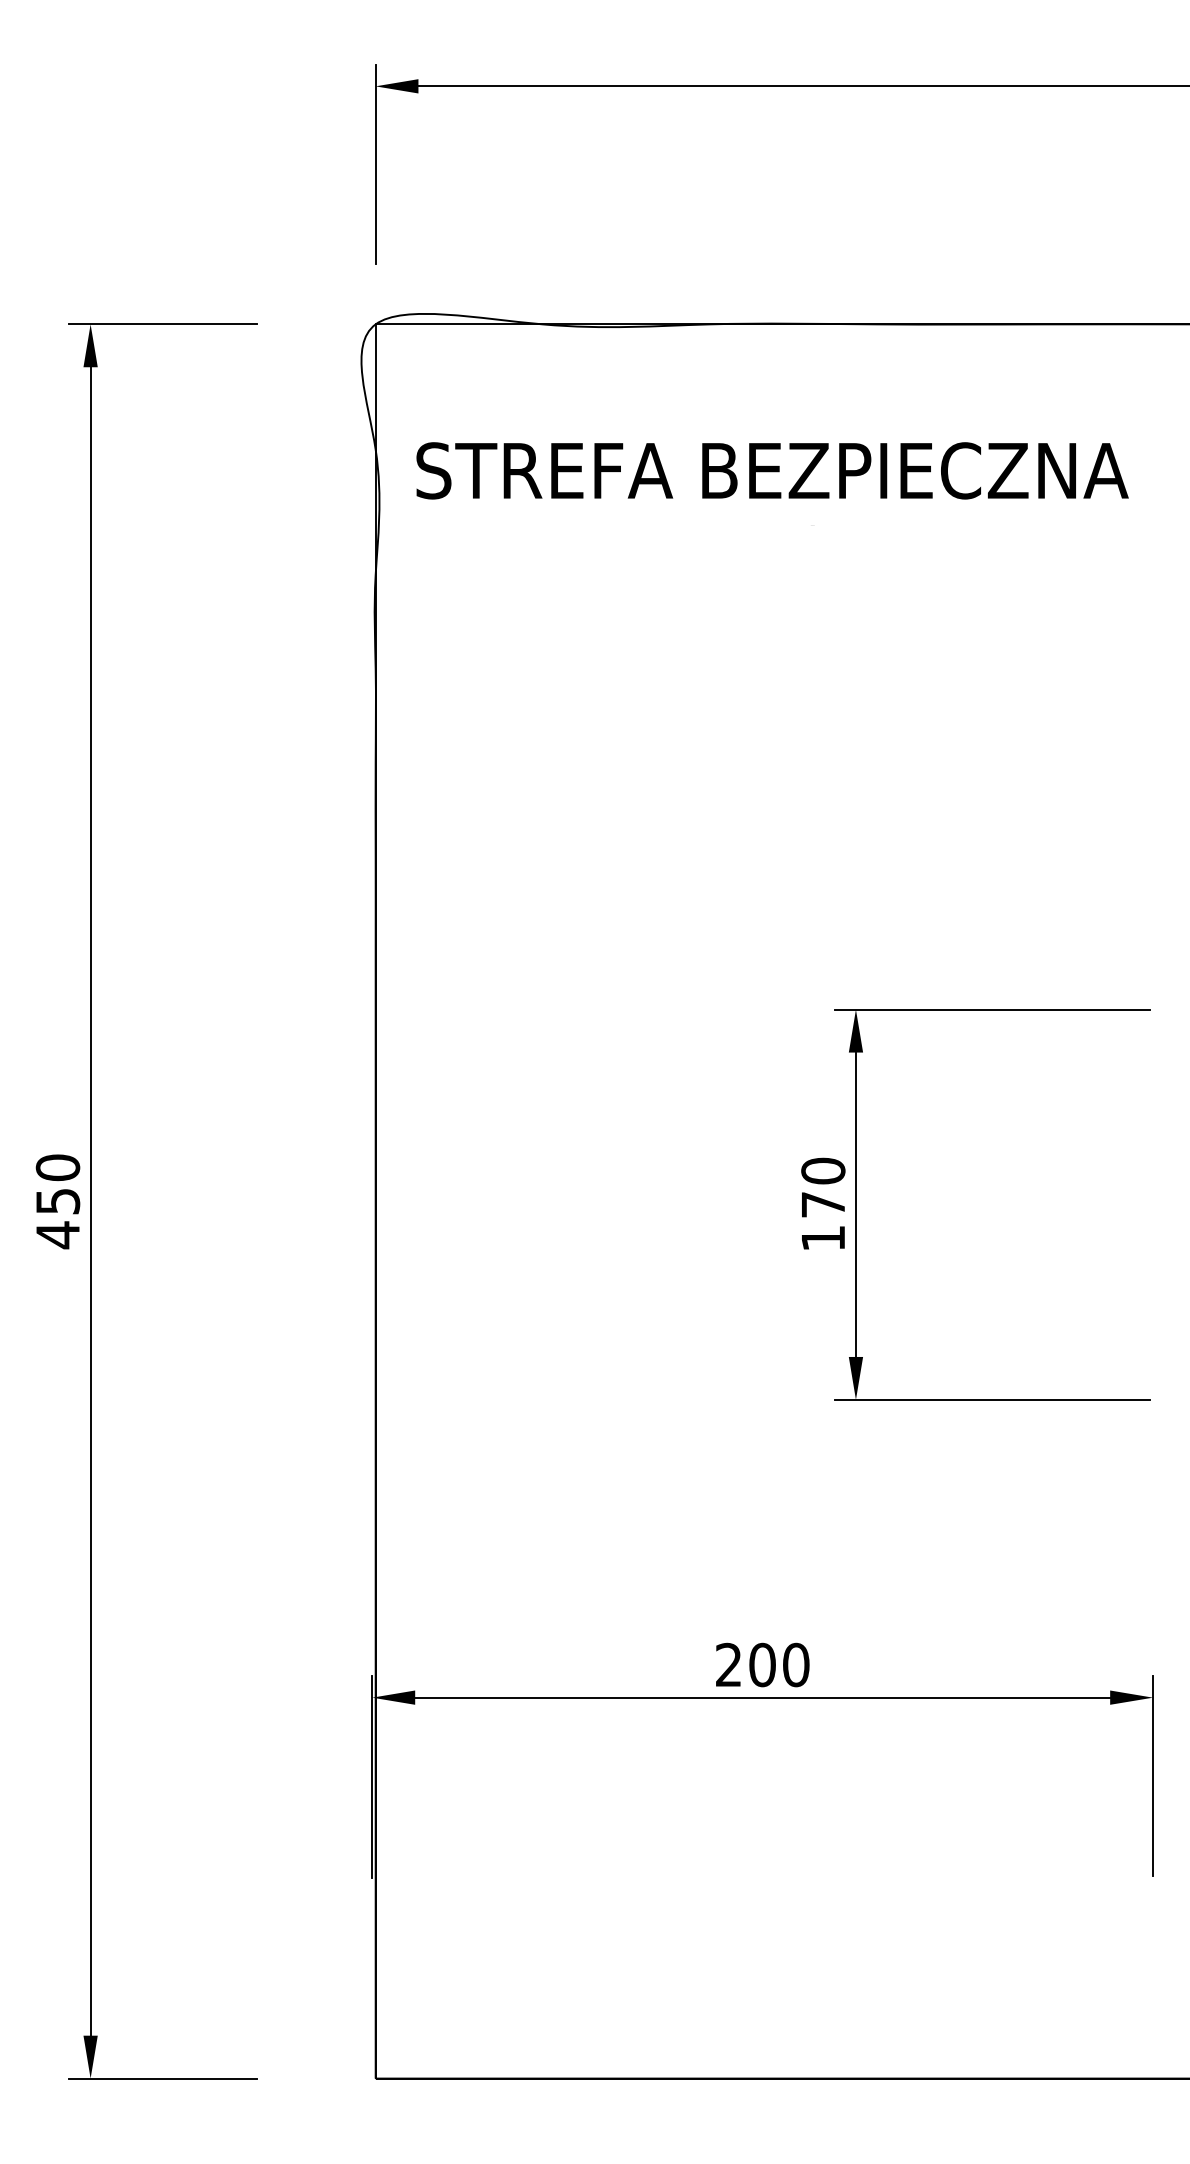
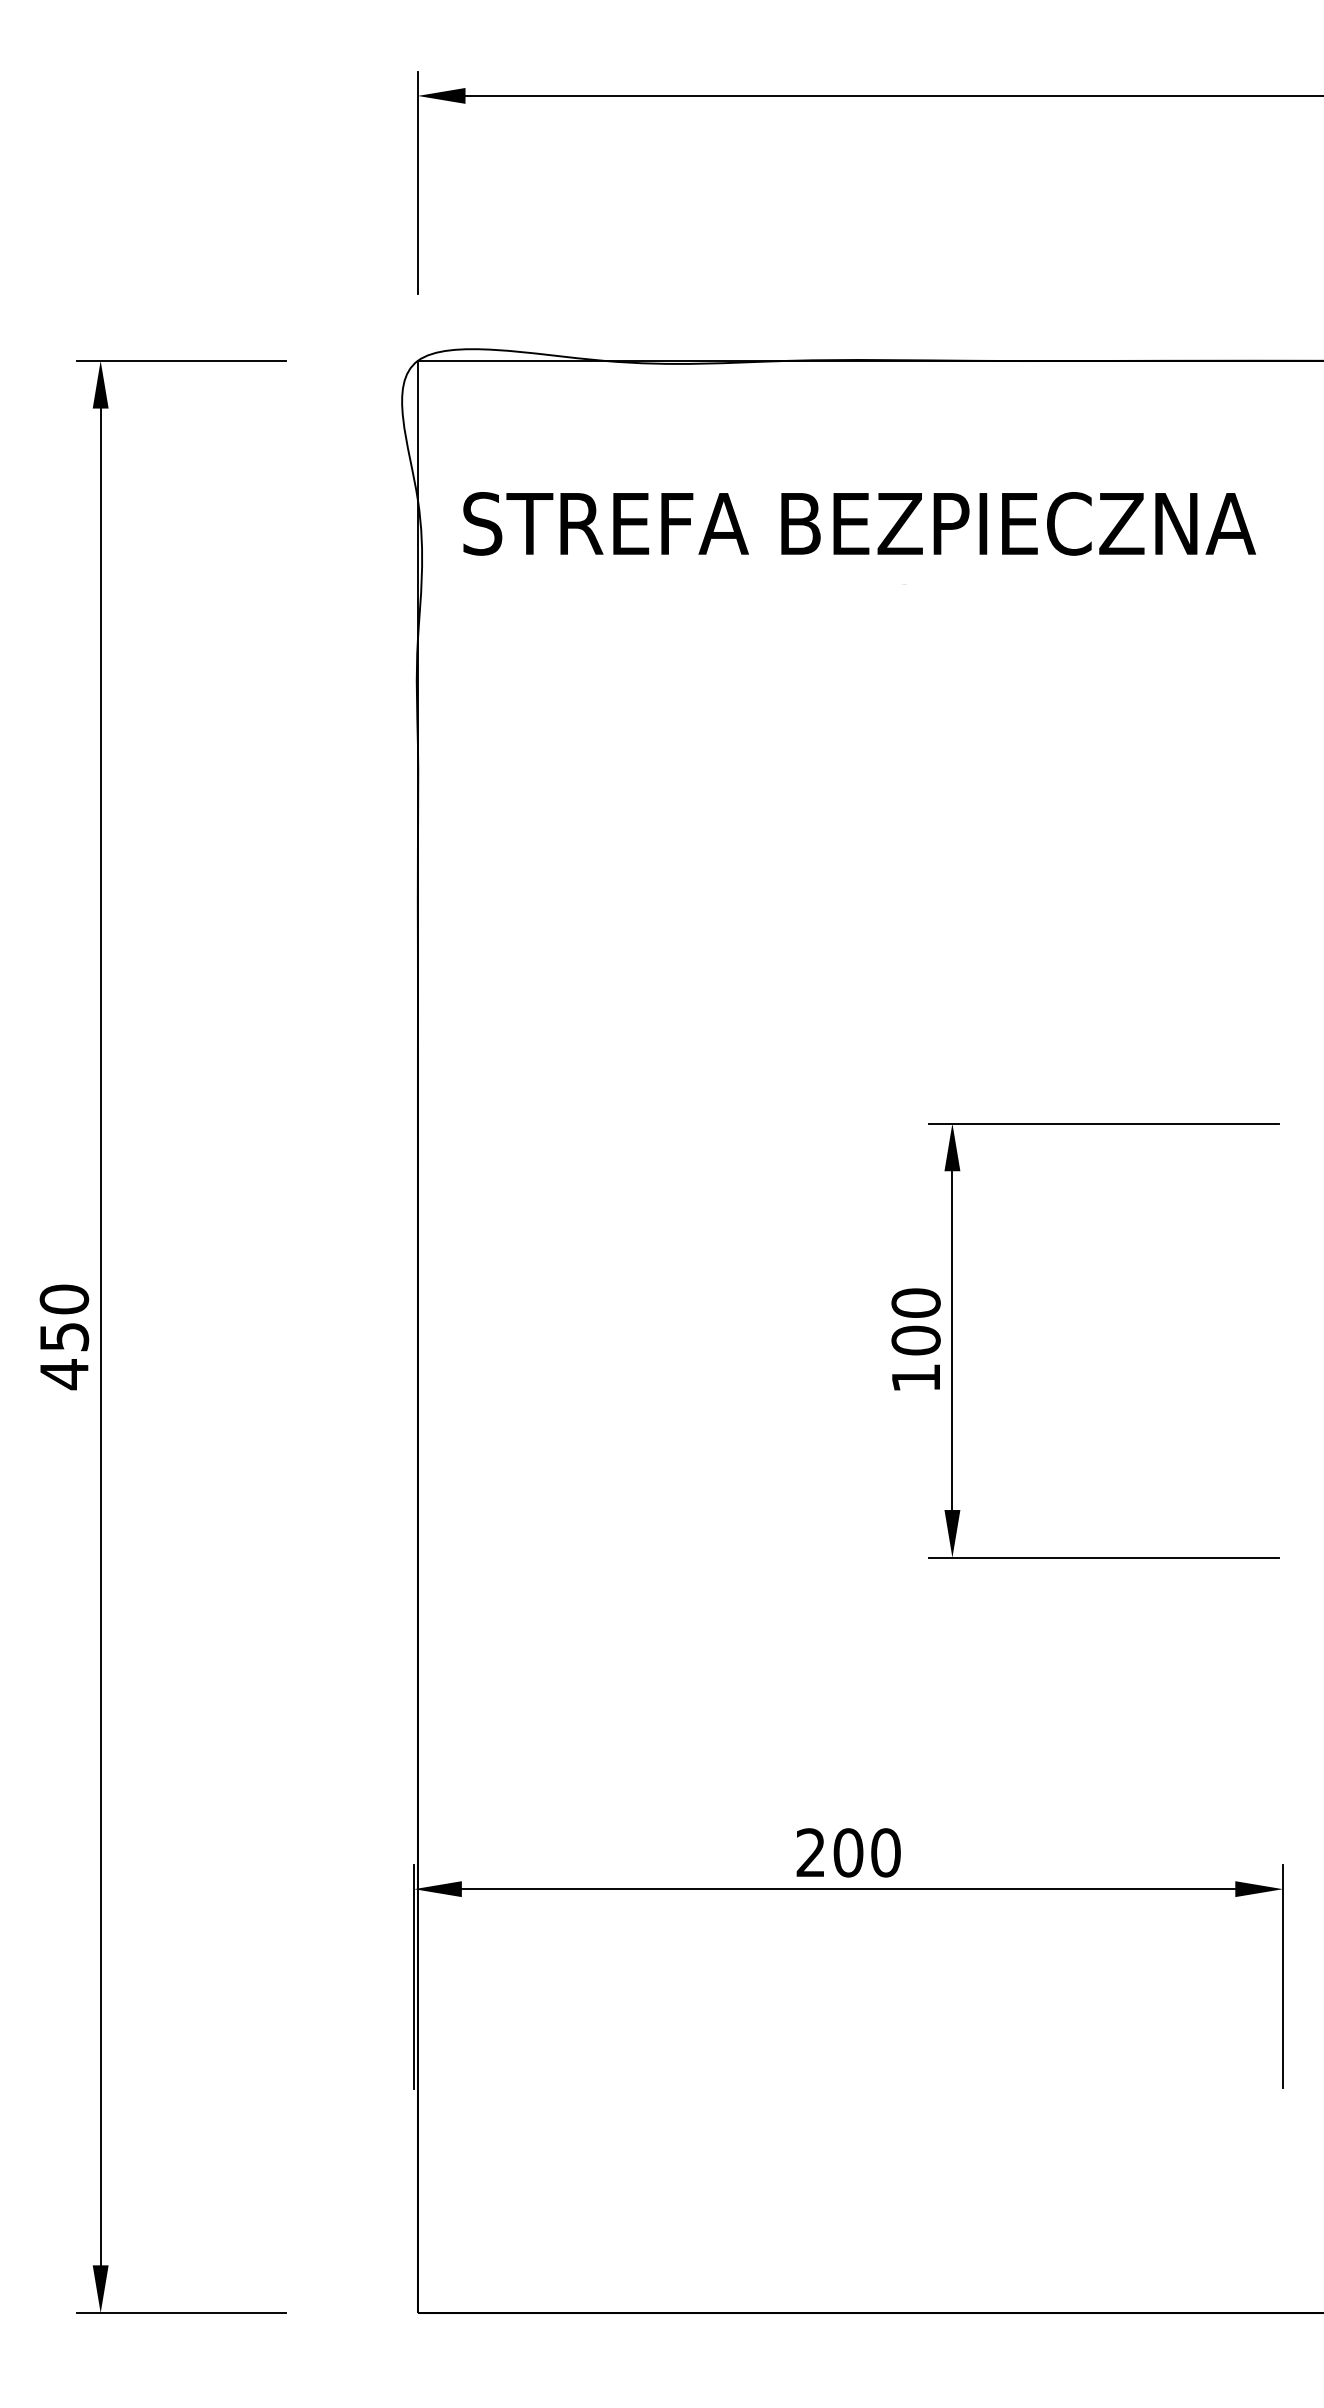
text: (823, 1204) -> (916, 1340), 170 -> 100

